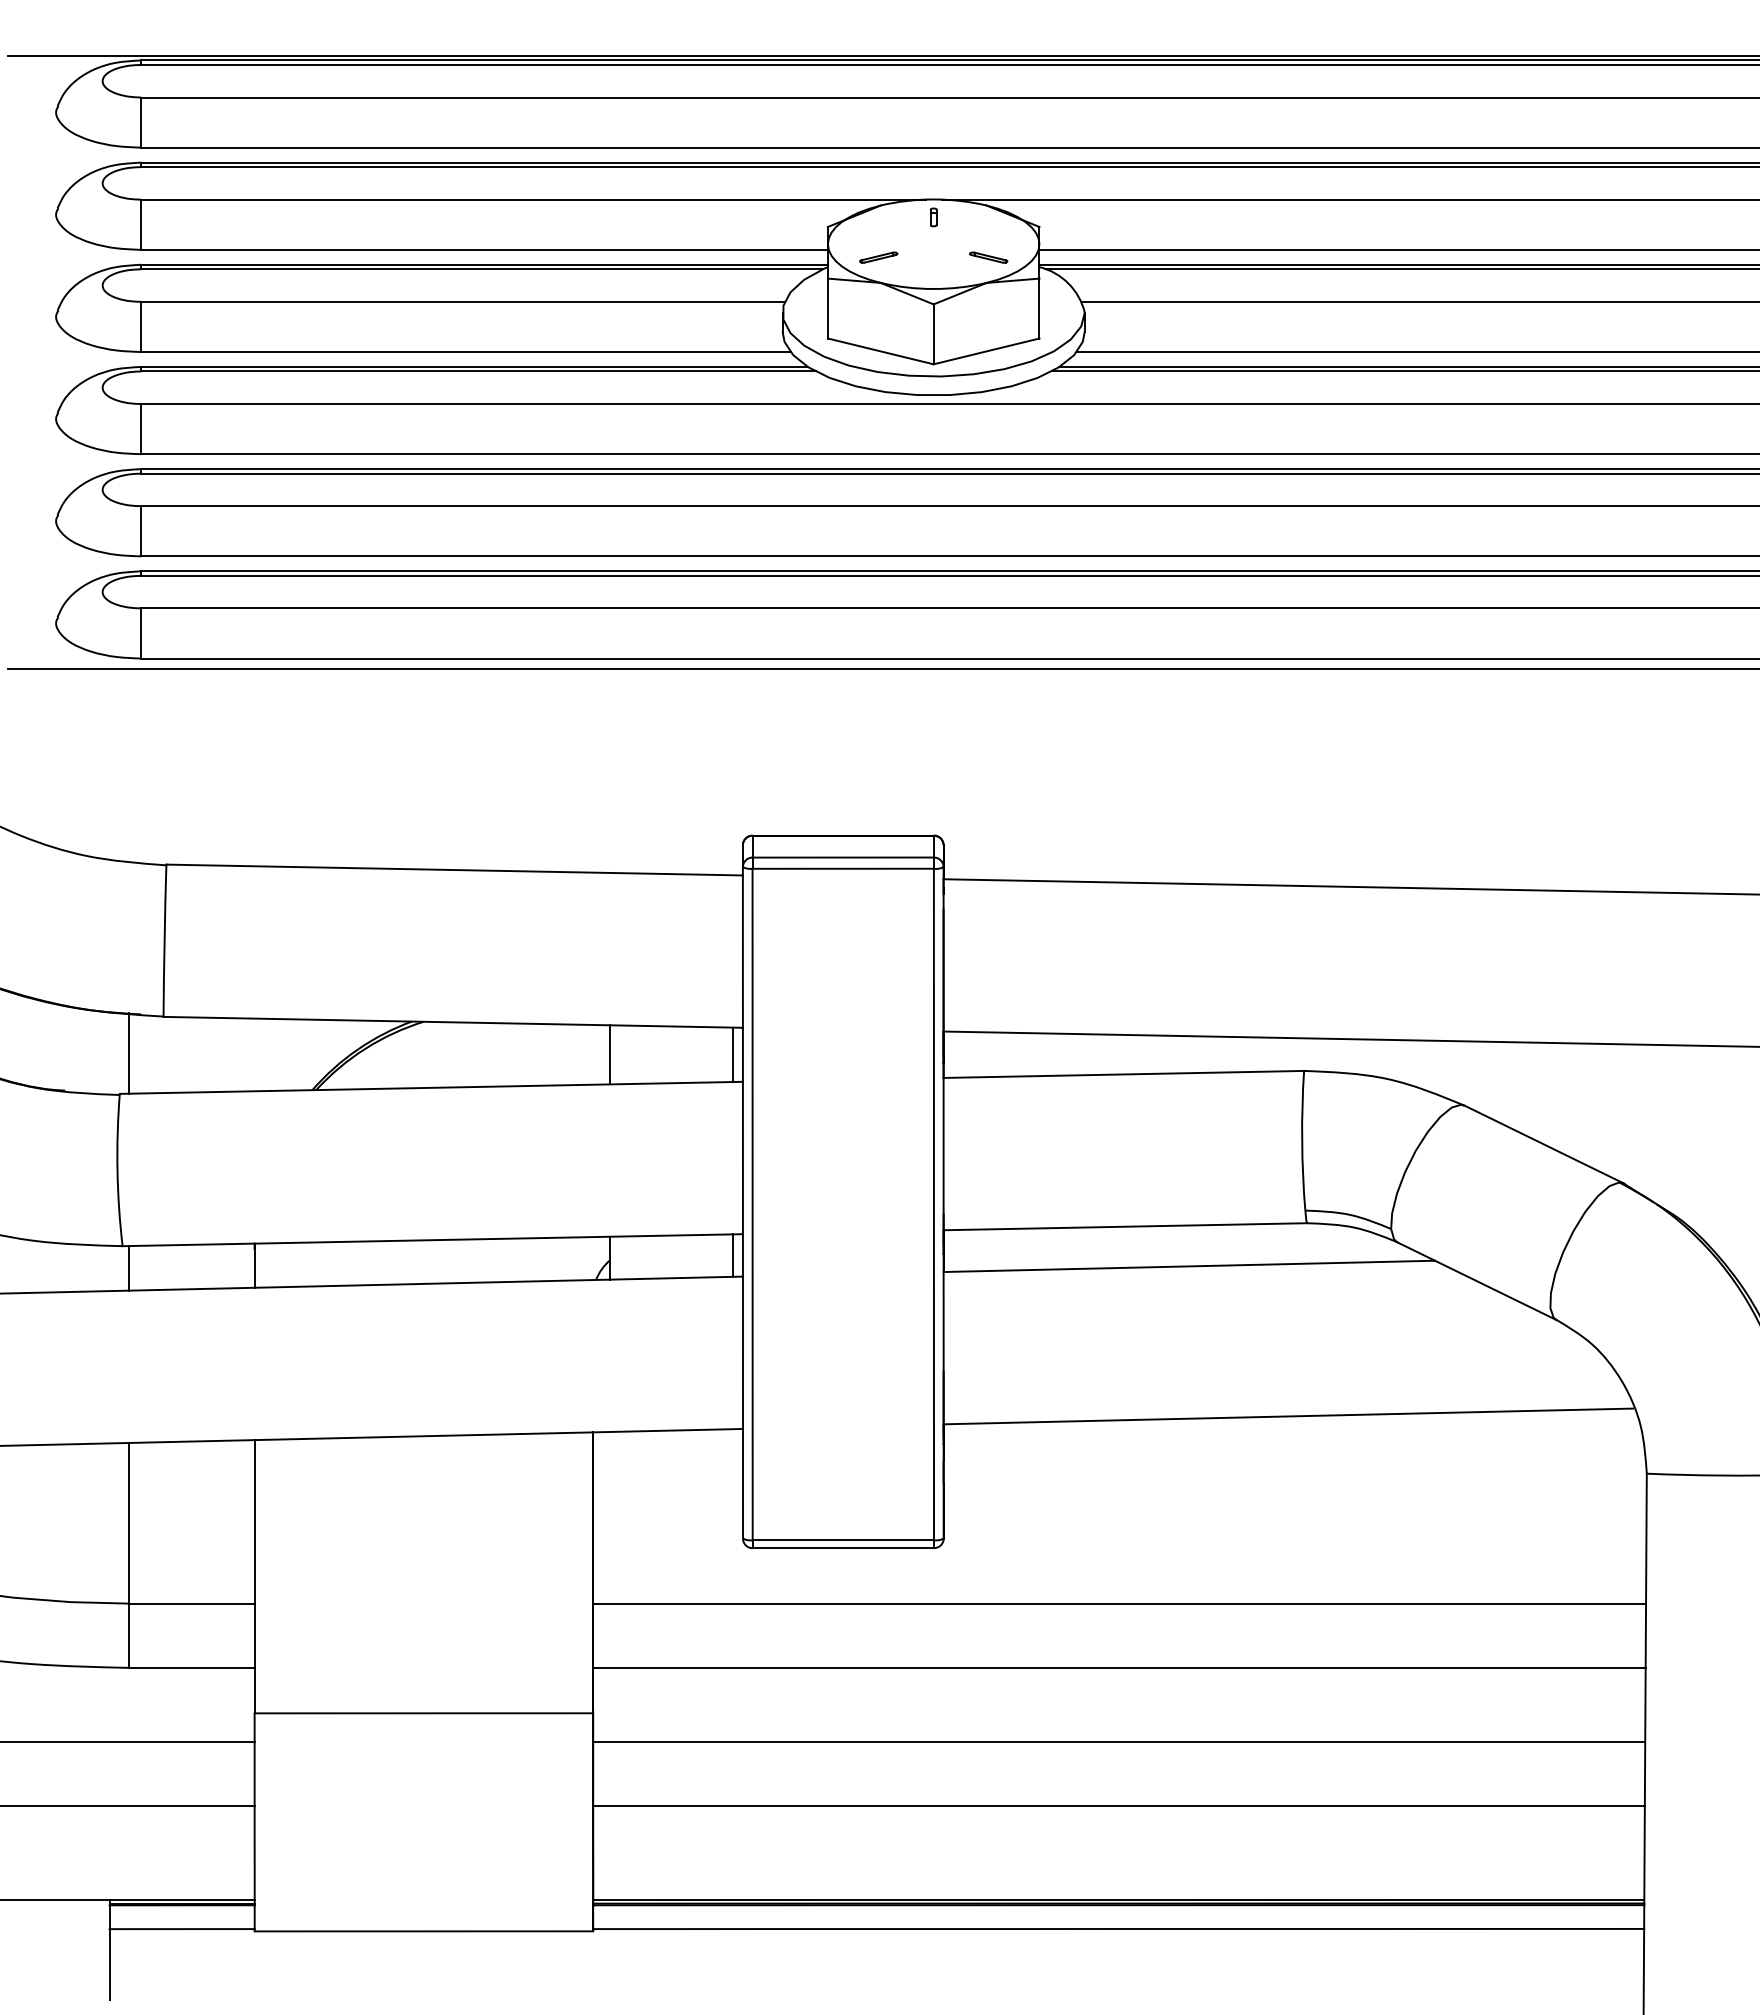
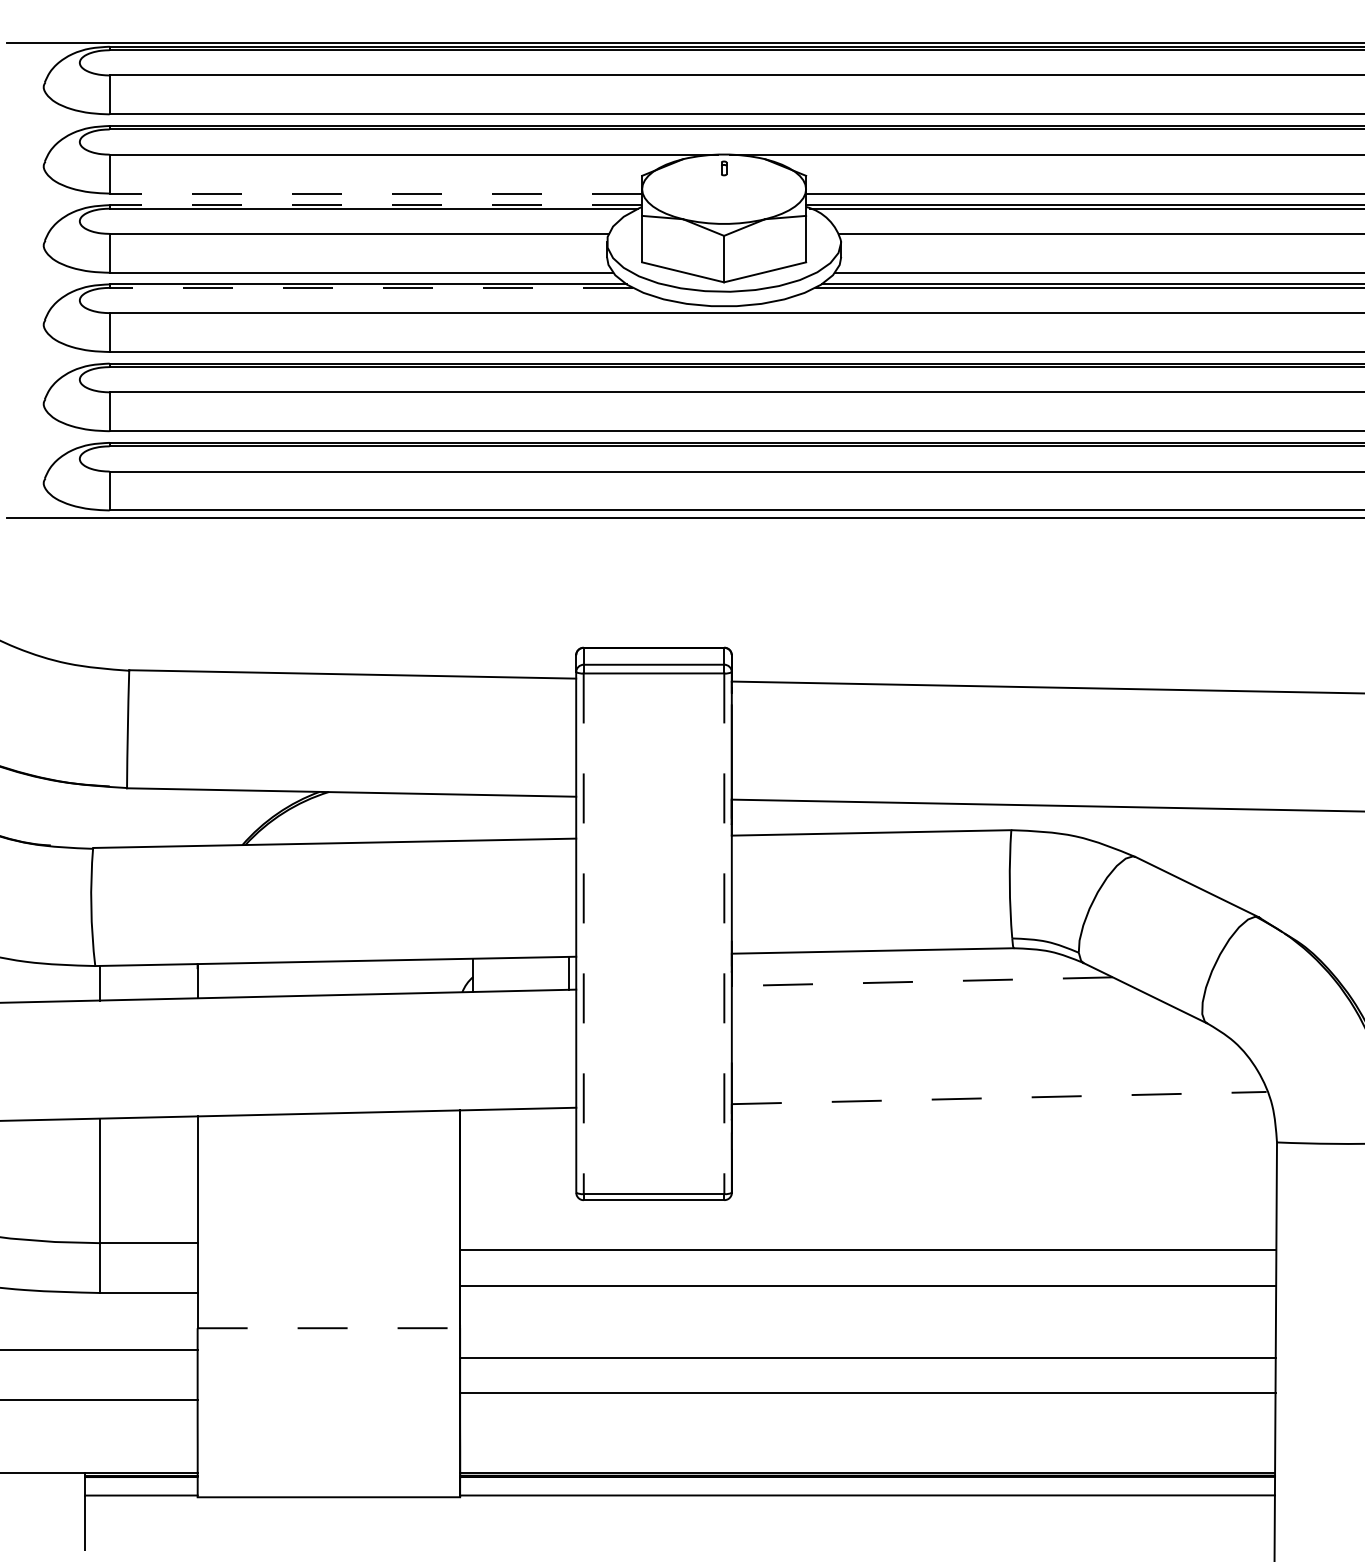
line: (484, 249) -> (375, 193), solid -> dashed
part: (878, 257) -> (681, 199), removed
part: (988, 257) -> (766, 199), removed
line: (484, 264) -> (375, 204), solid -> dashed
line: (477, 371) -> (370, 287), solid -> dashed
line: (129, 1053) -> (100, 816), removed
line: (609, 1054) -> (472, 817), removed
line: (733, 1054) -> (568, 817), removed
line: (752, 1204) -> (583, 933), solid -> dashed
line: (933, 1204) -> (723, 933), solid -> dashed
line: (1189, 1266) -> (922, 981), solid -> dashed
line: (1288, 1416) -> (999, 1098), solid -> dashed
line: (1119, 1603) -> (868, 1285), moved
line: (1119, 1667) -> (868, 1250), moved
line: (424, 1713) -> (329, 1328), solid -> dashed
line: (1119, 1741) -> (868, 1392), moved
line: (1118, 1806) -> (867, 1357), moved

